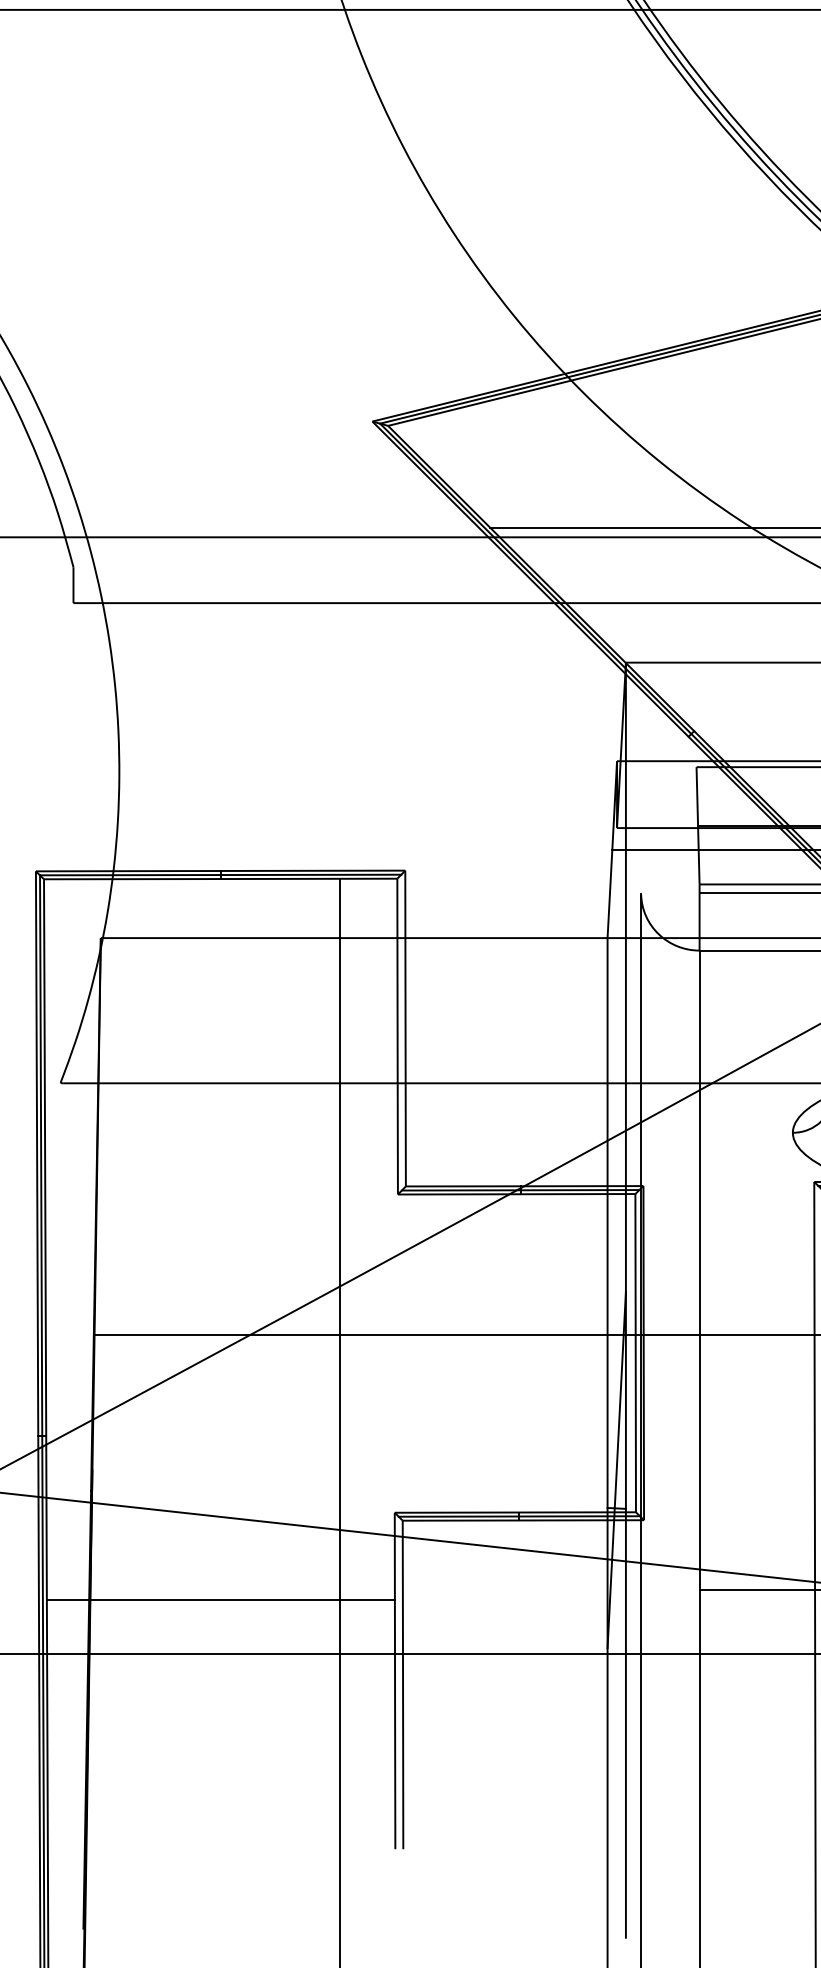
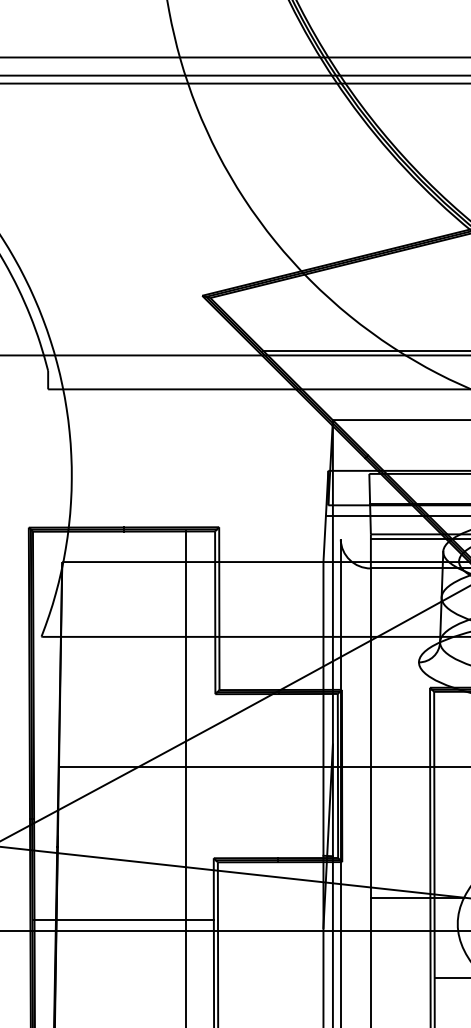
line: (219, 1600) -> (123, 920), moved

